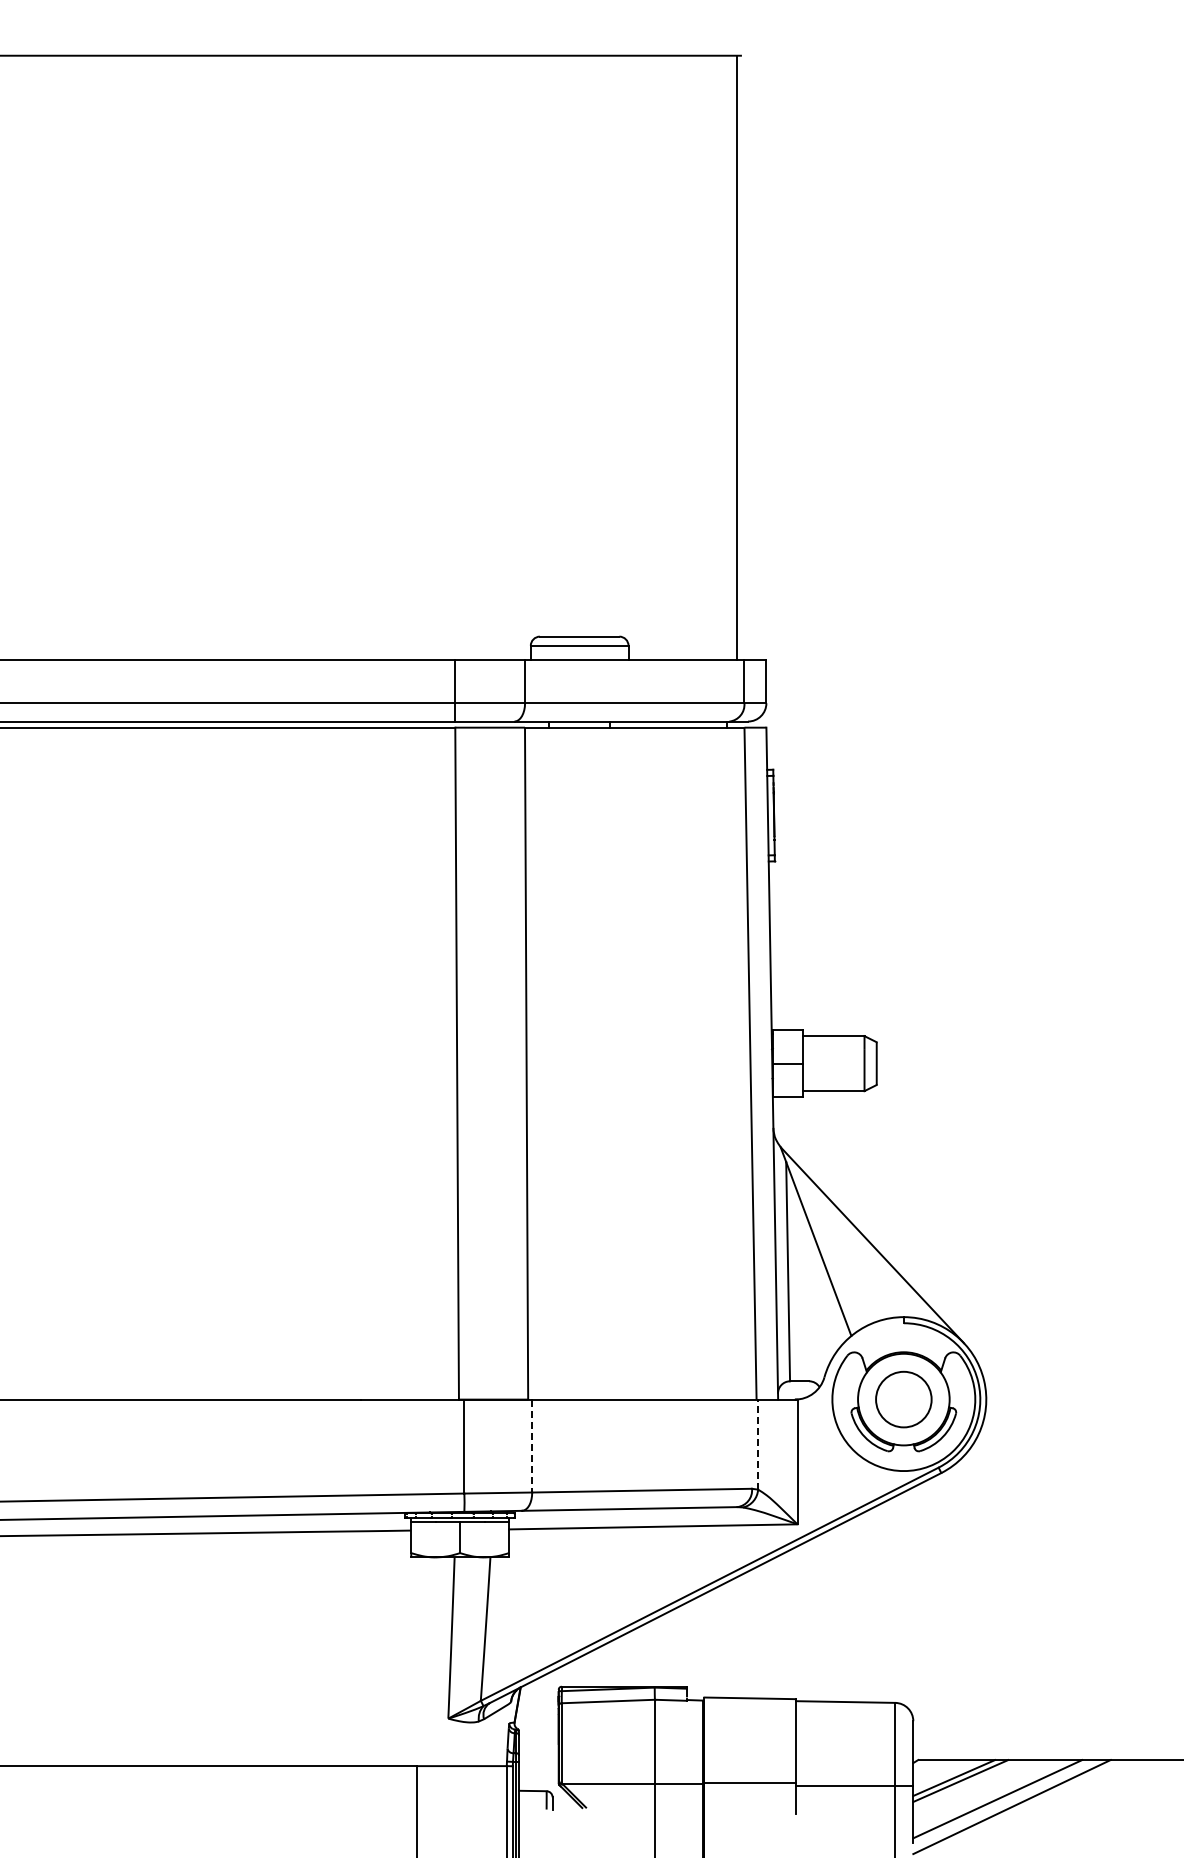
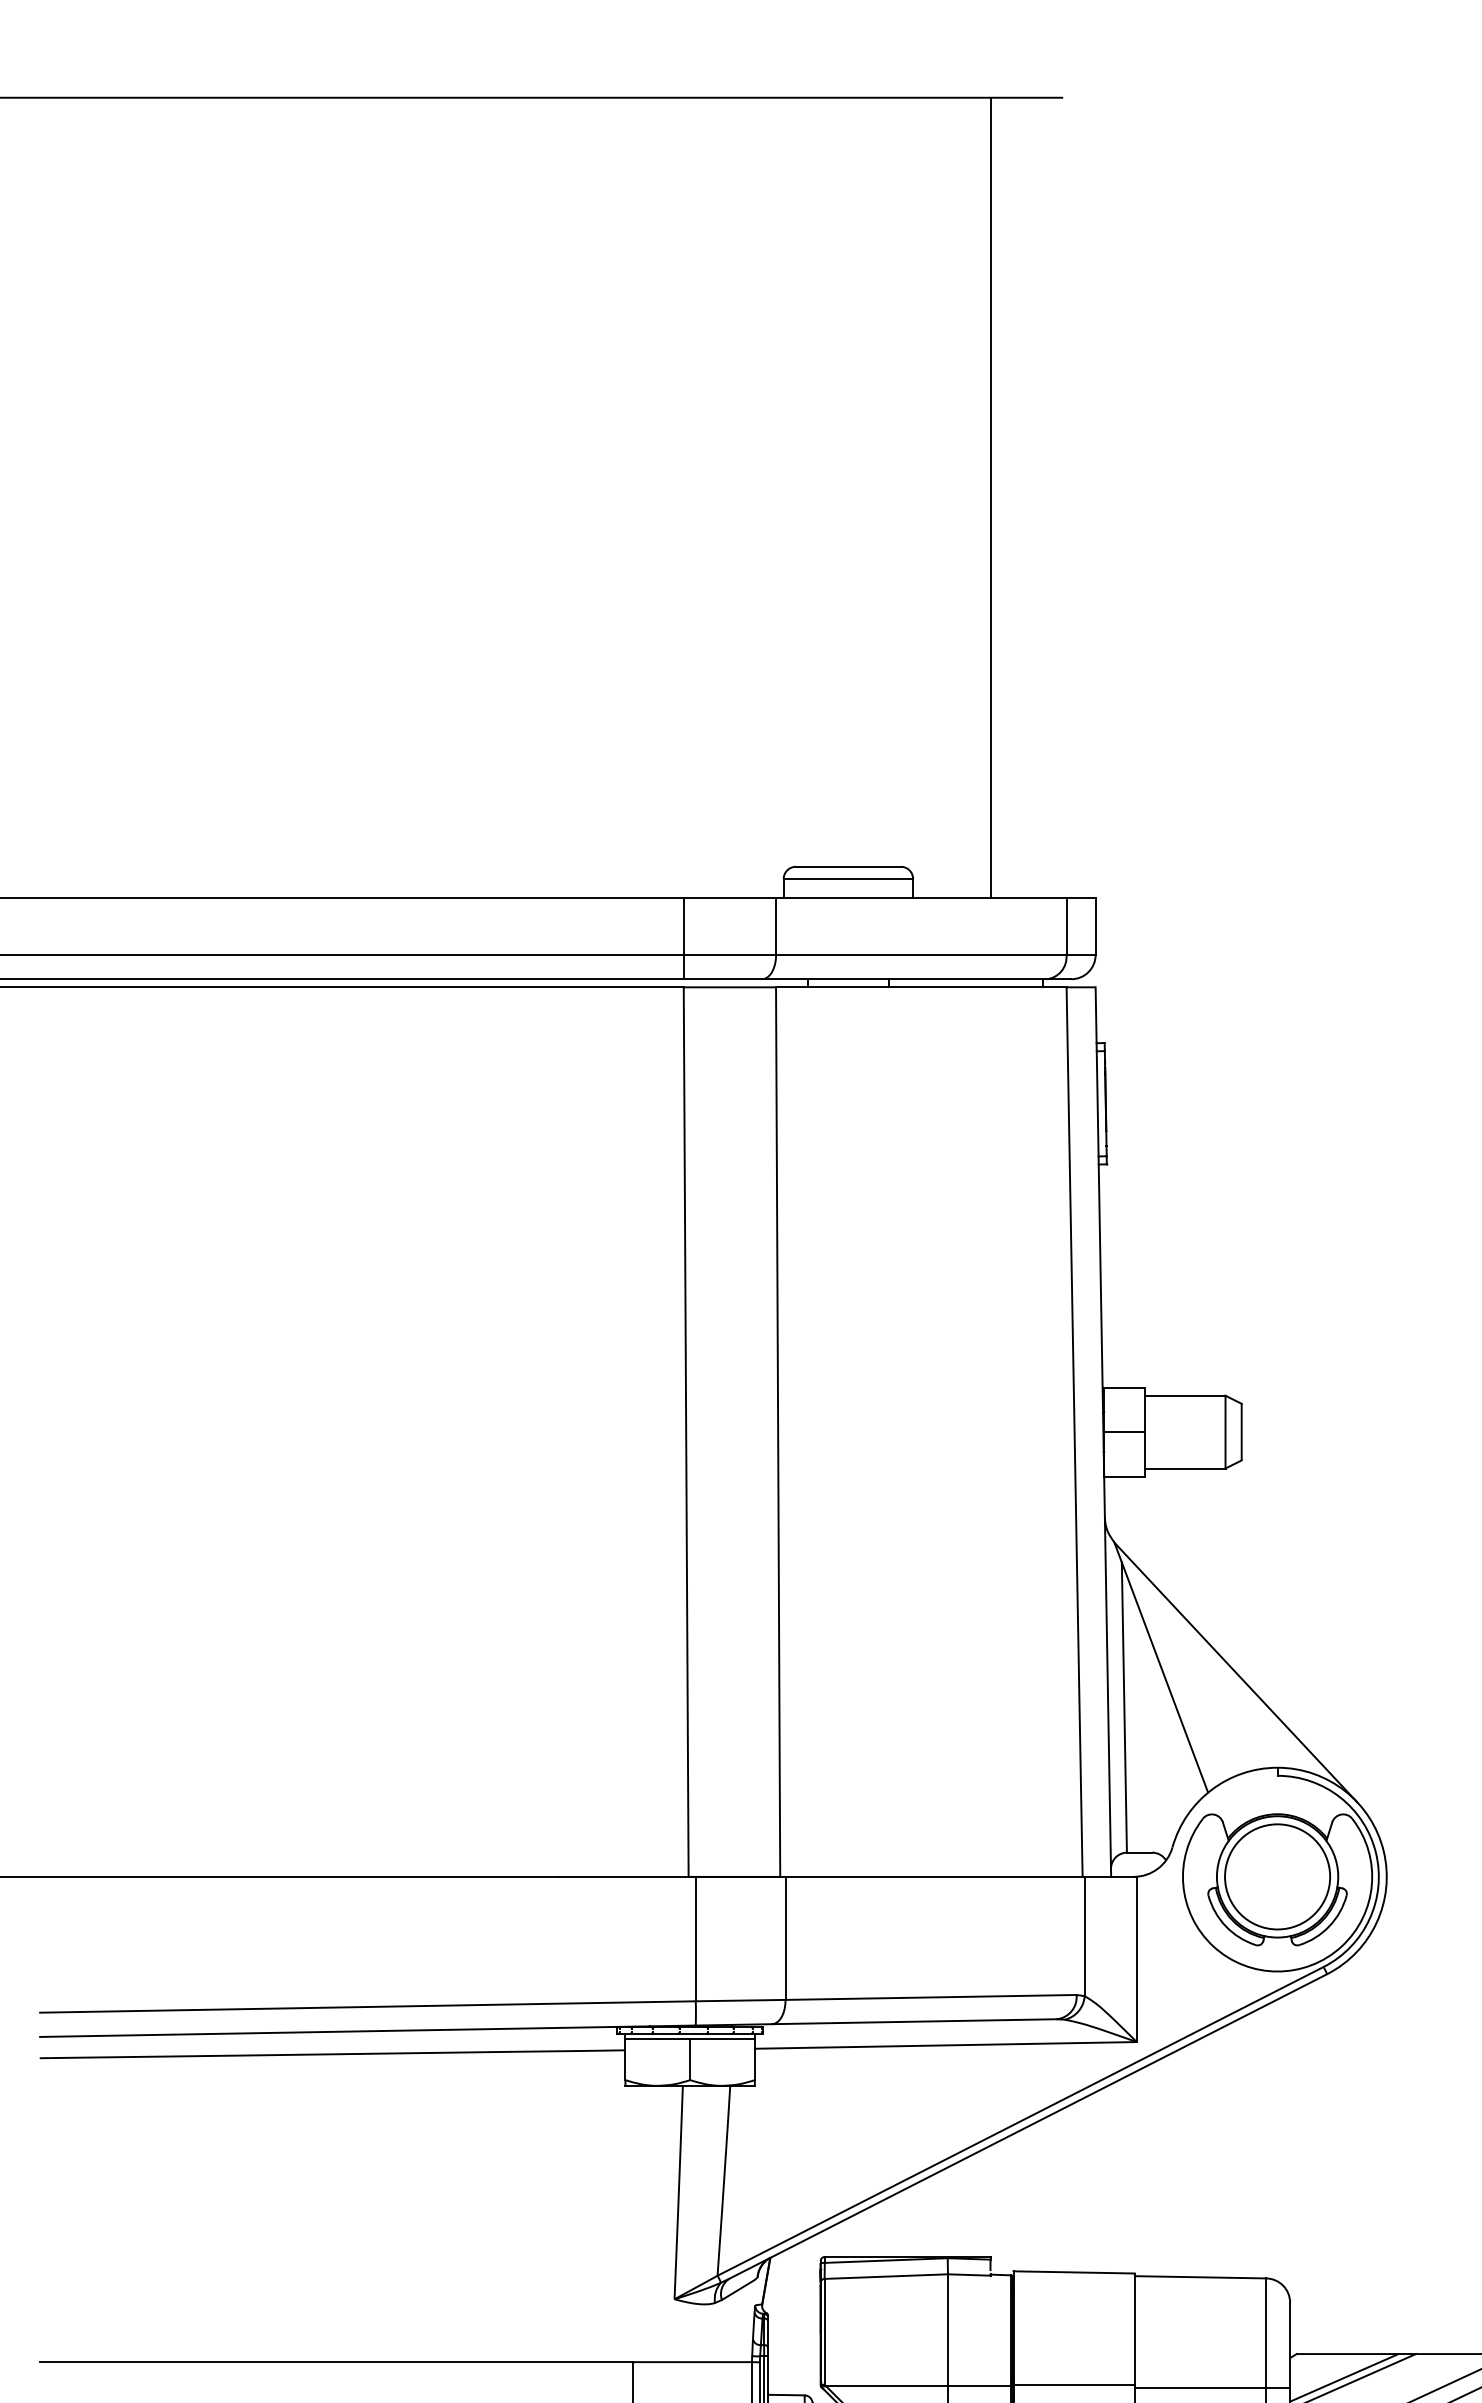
line: (737, 357) -> (991, 497), moved
circle: (903, 1399) -> (1277, 1876), size x1.43
line: (758, 1444) -> (1085, 1936), dashed -> solid
line: (532, 1446) -> (785, 1938), dashed -> solid

